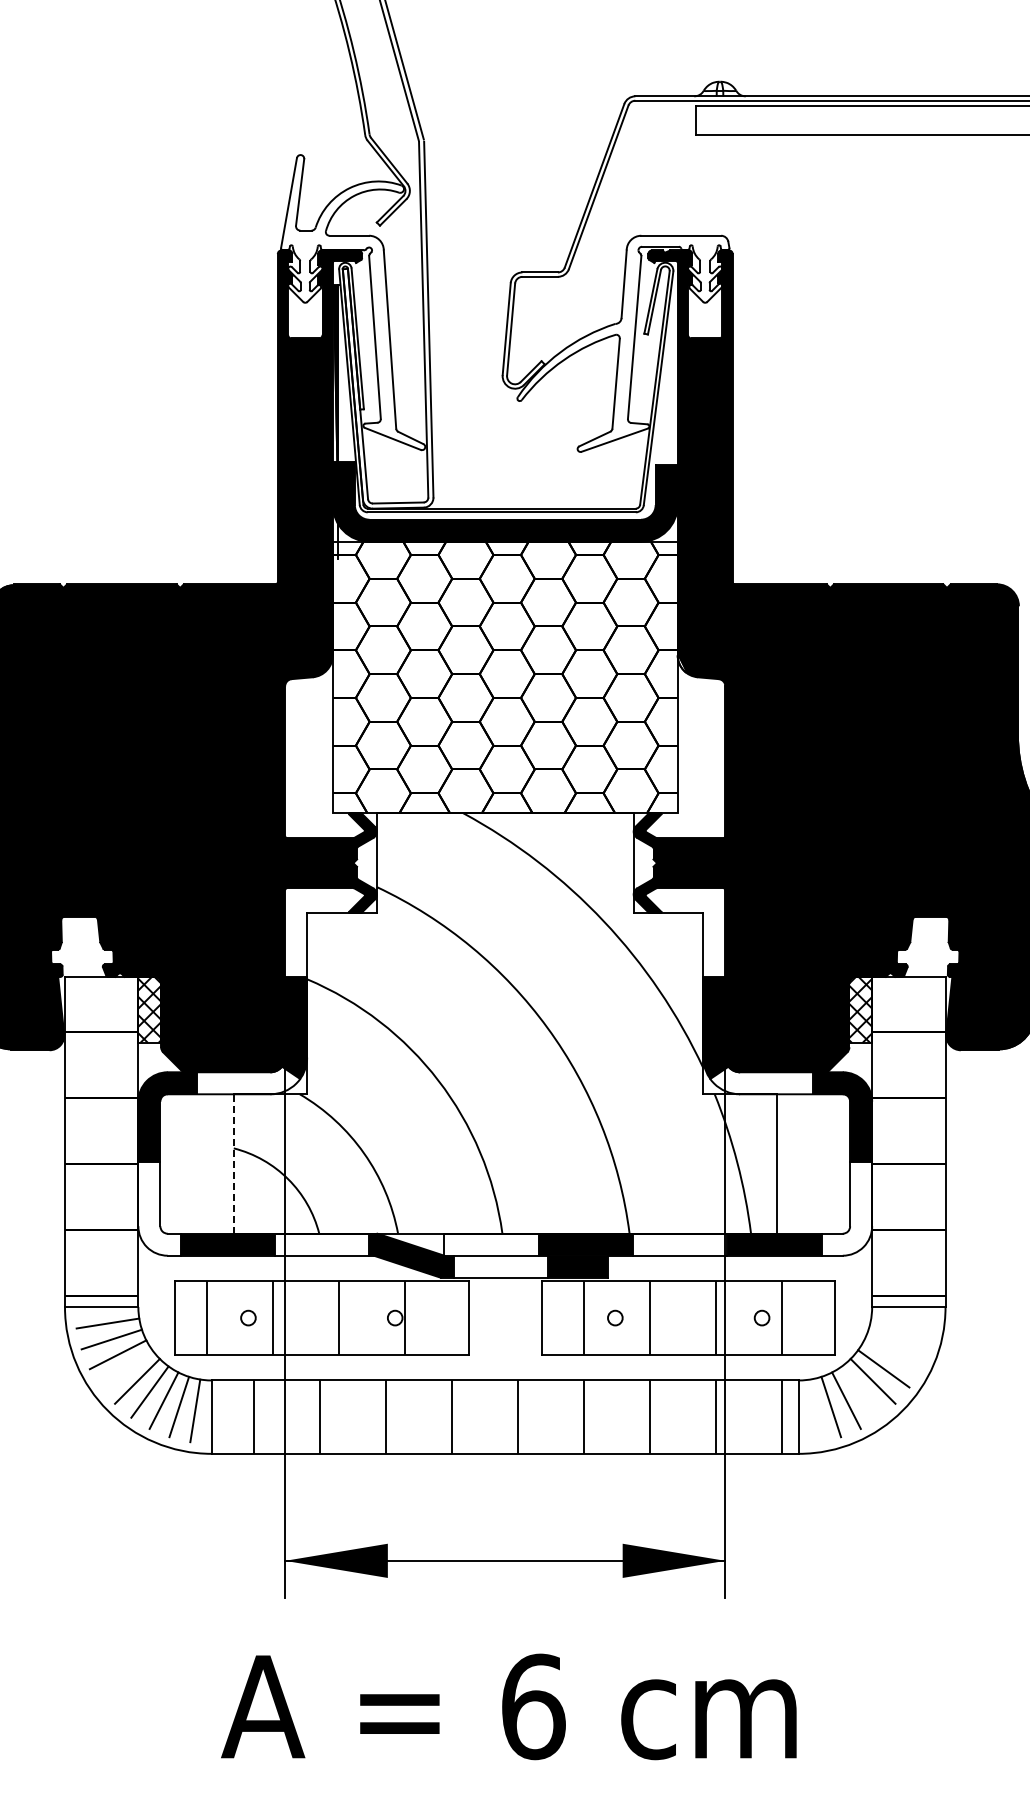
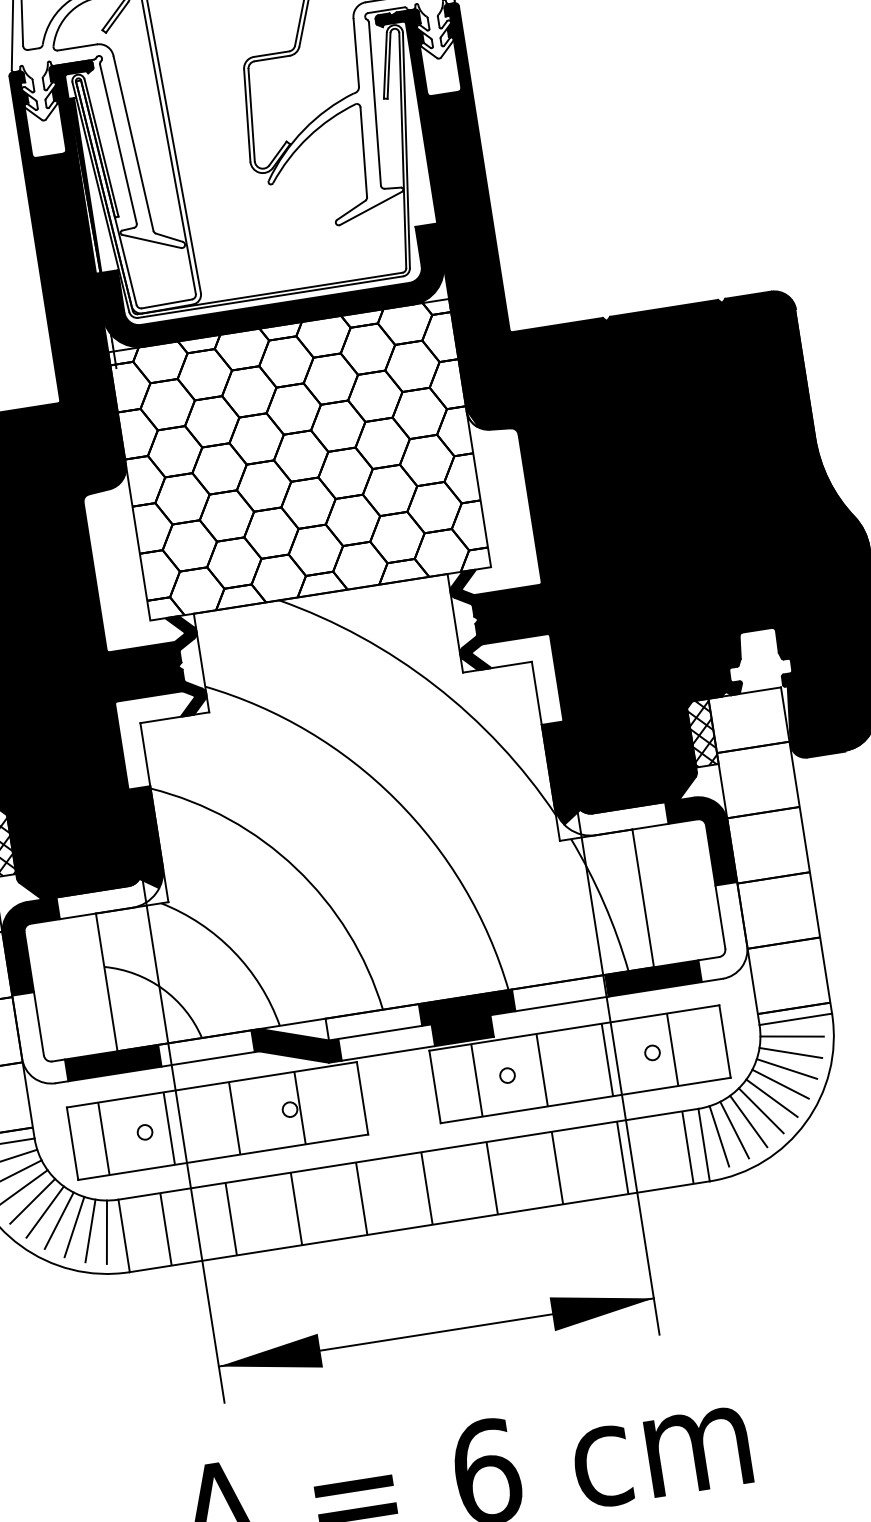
line: (233, 1164) -> (106, 982), dashed -> solid
line: (902, 1323) -> (792, 1036), added
line: (898, 1339) -> (790, 1052), added
line: (892, 1354) -> (787, 1068), added
line: (126, 1368) -> (32, 1201), added
line: (860, 1391) -> (761, 1110), added
line: (815, 1410) -> (719, 1135), added

